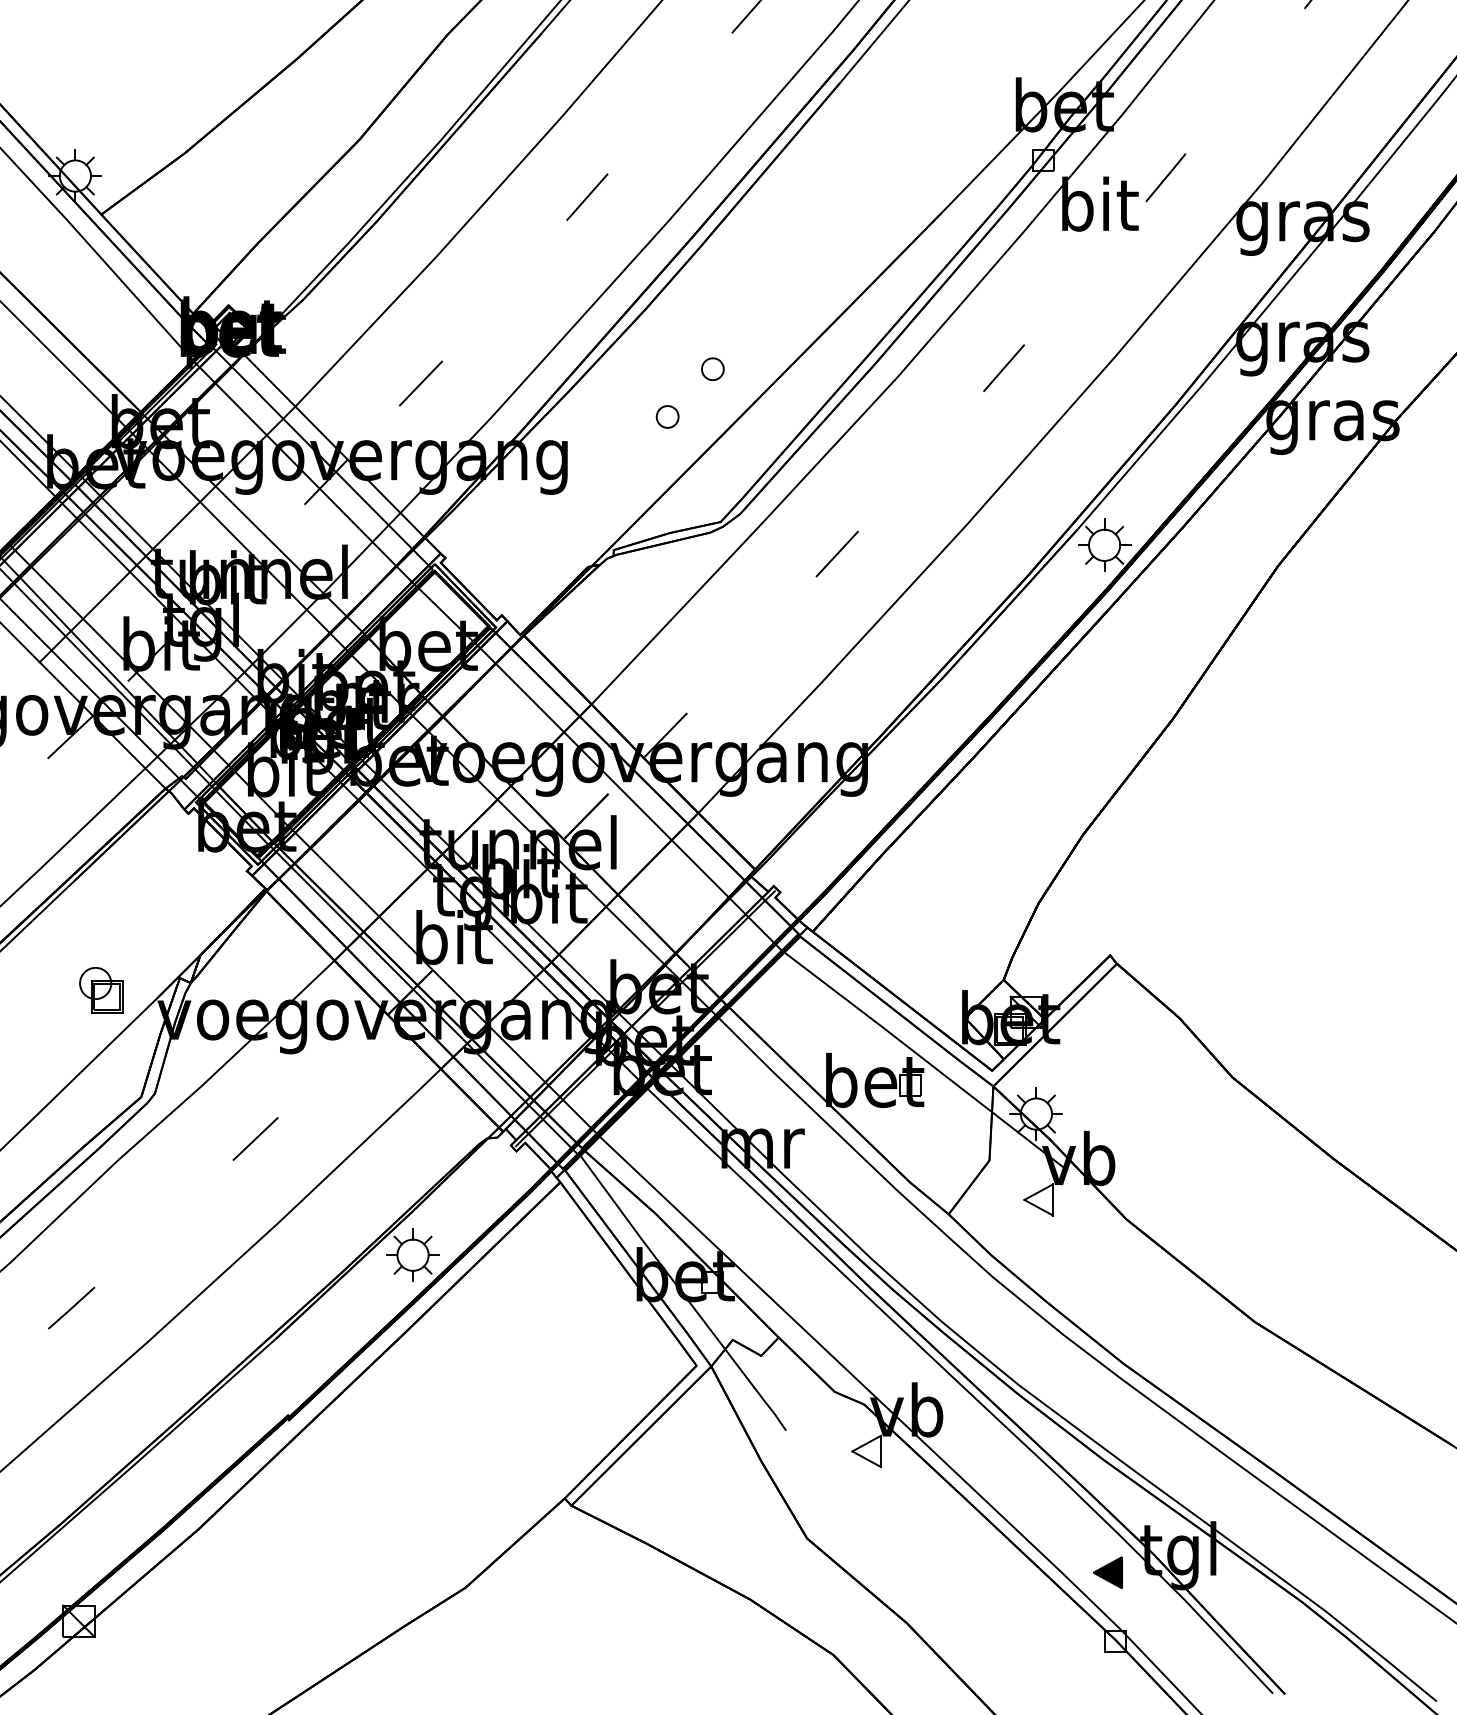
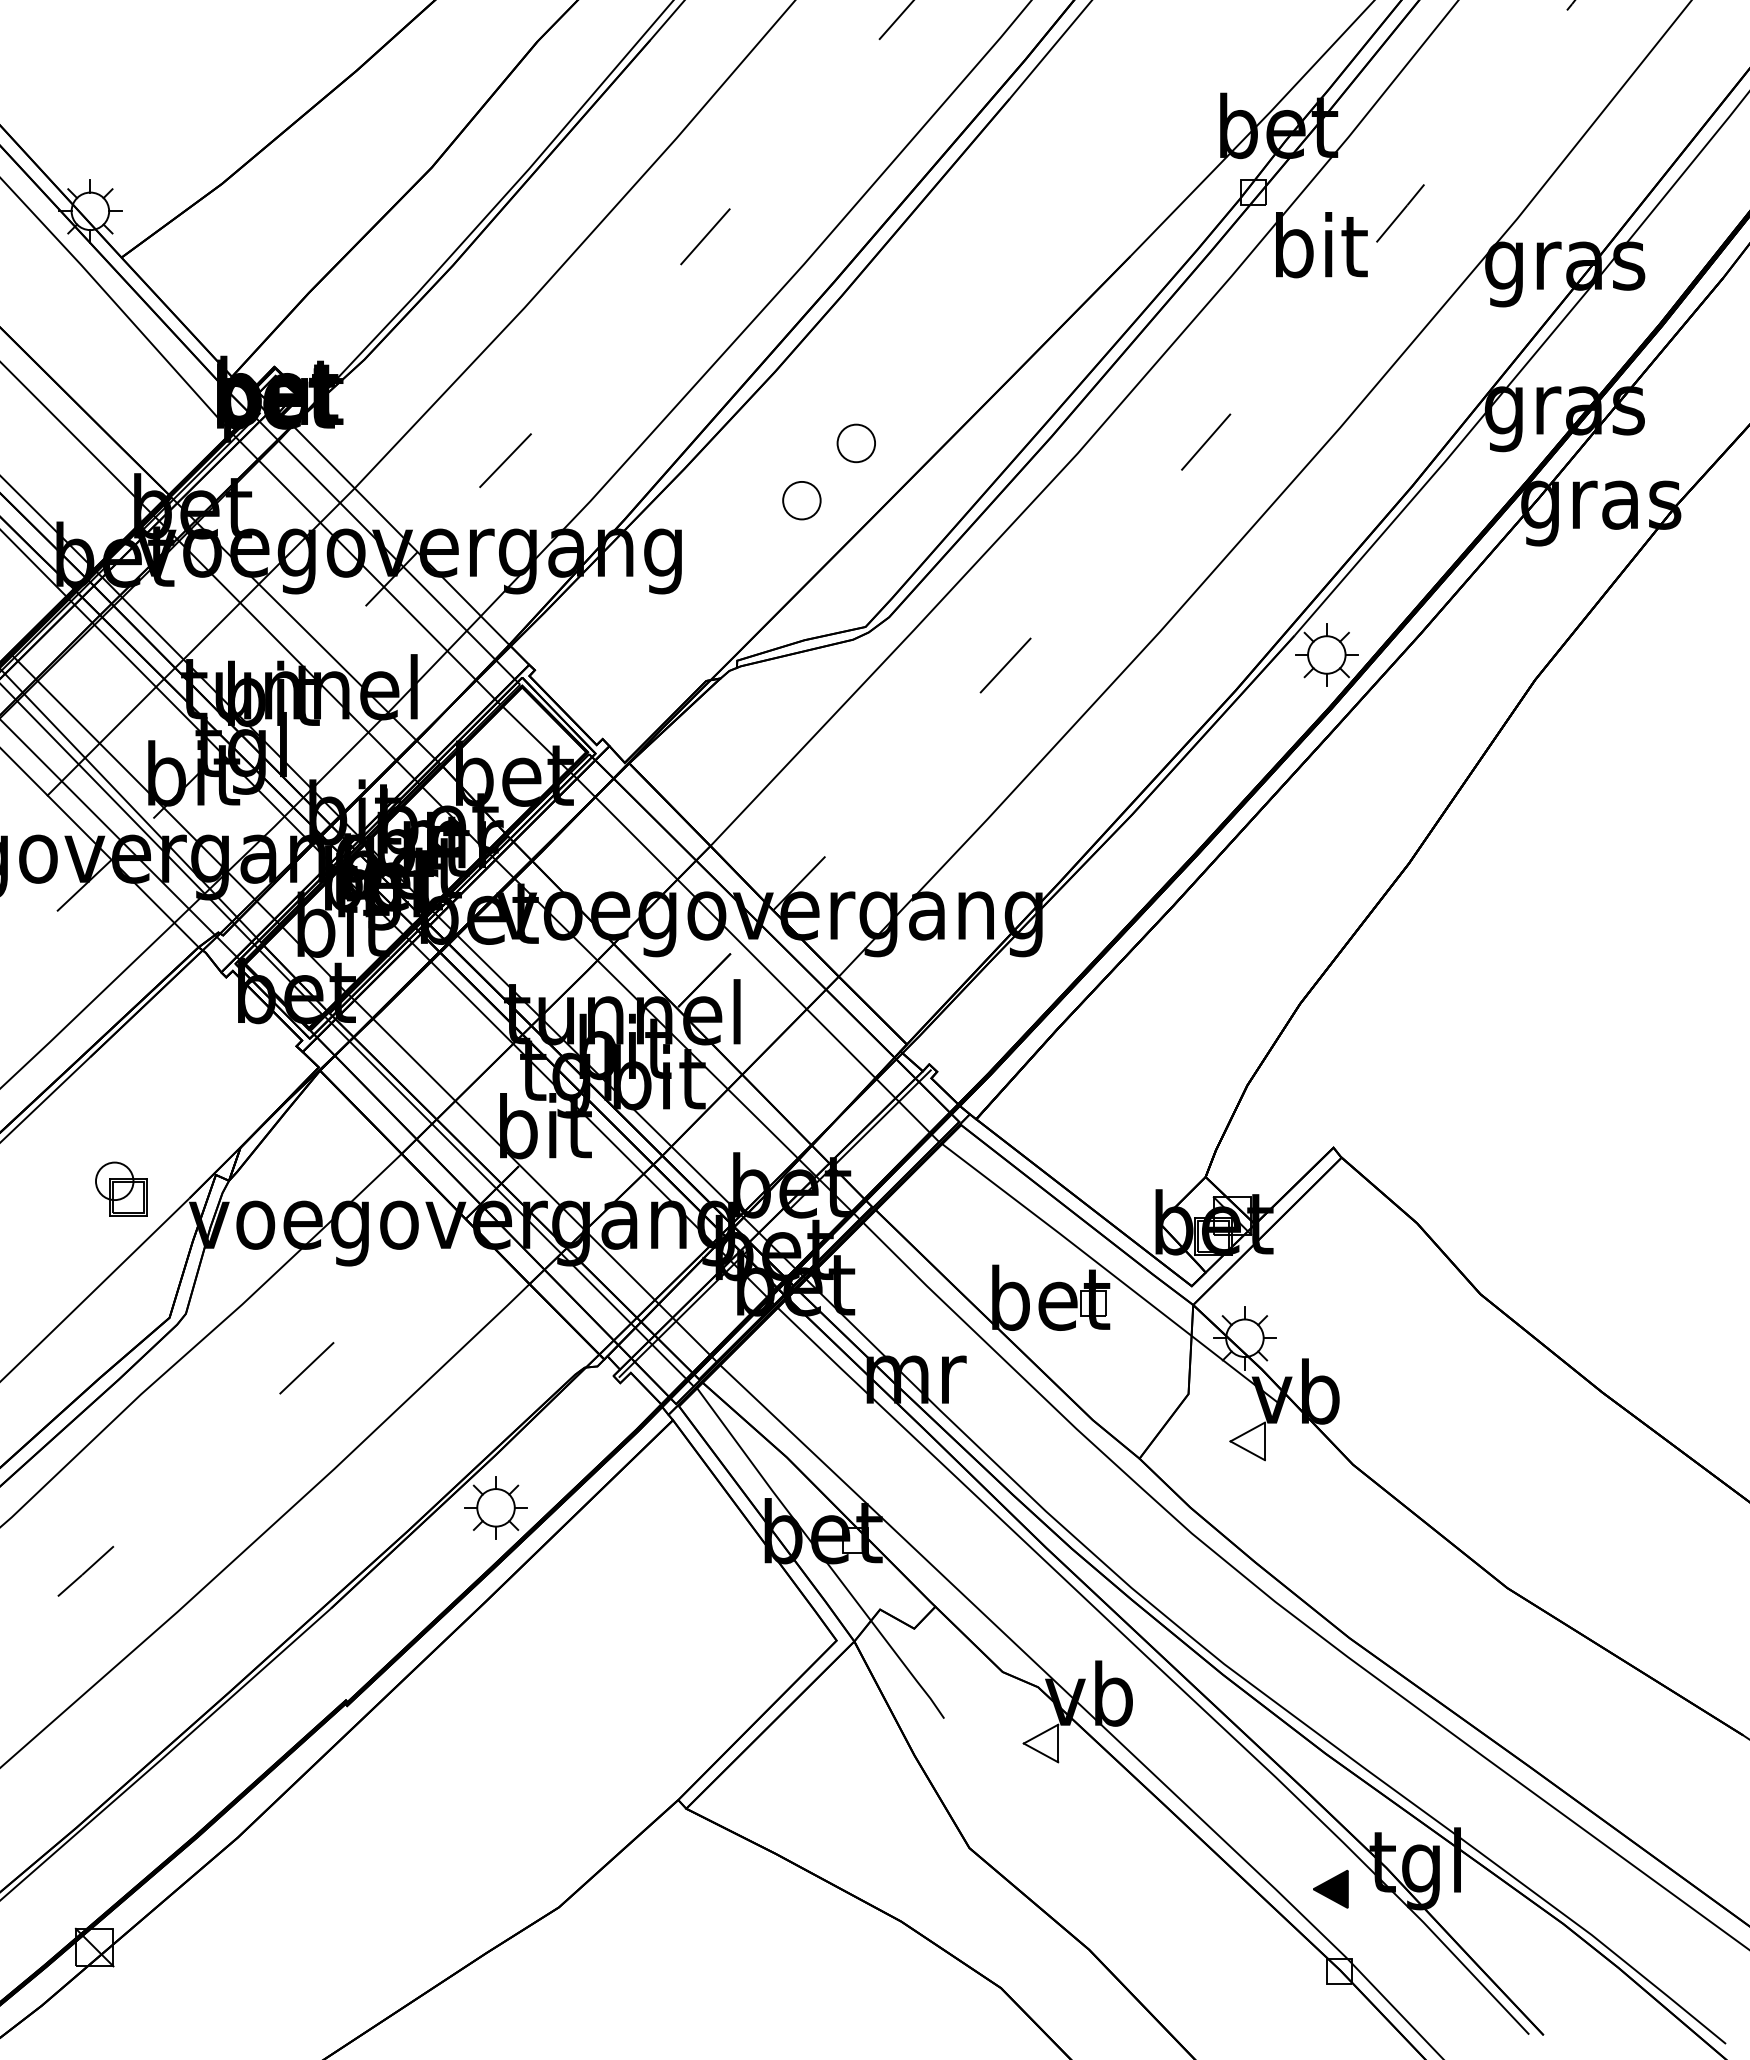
part: (712, 369) -> (855, 443), size x1.43
part: (667, 416) -> (801, 500), size x1.43

